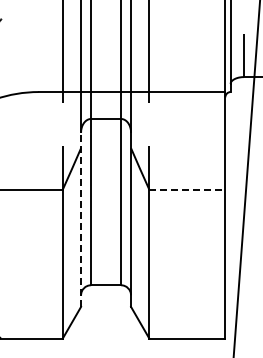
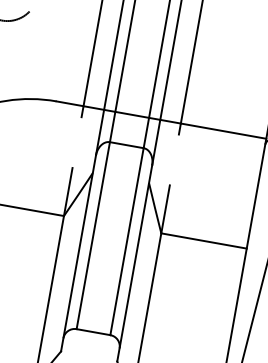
line: (187, 189) -> (204, 240), dashed -> solid
line: (81, 219) -> (79, 253), dashed -> solid

